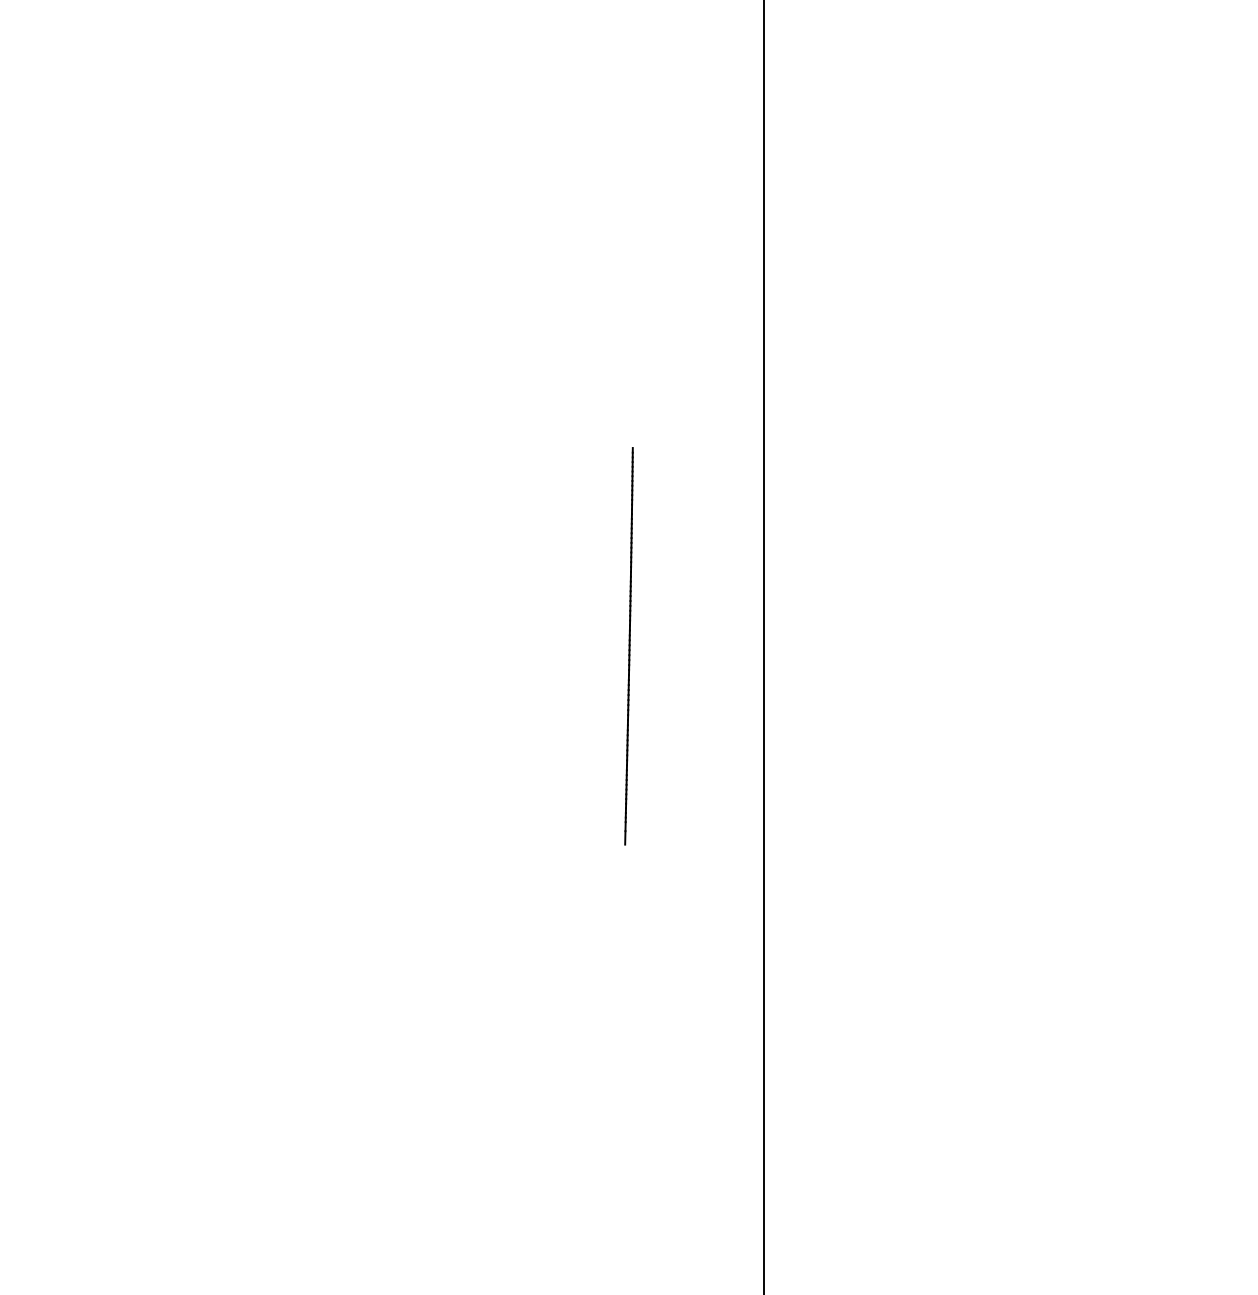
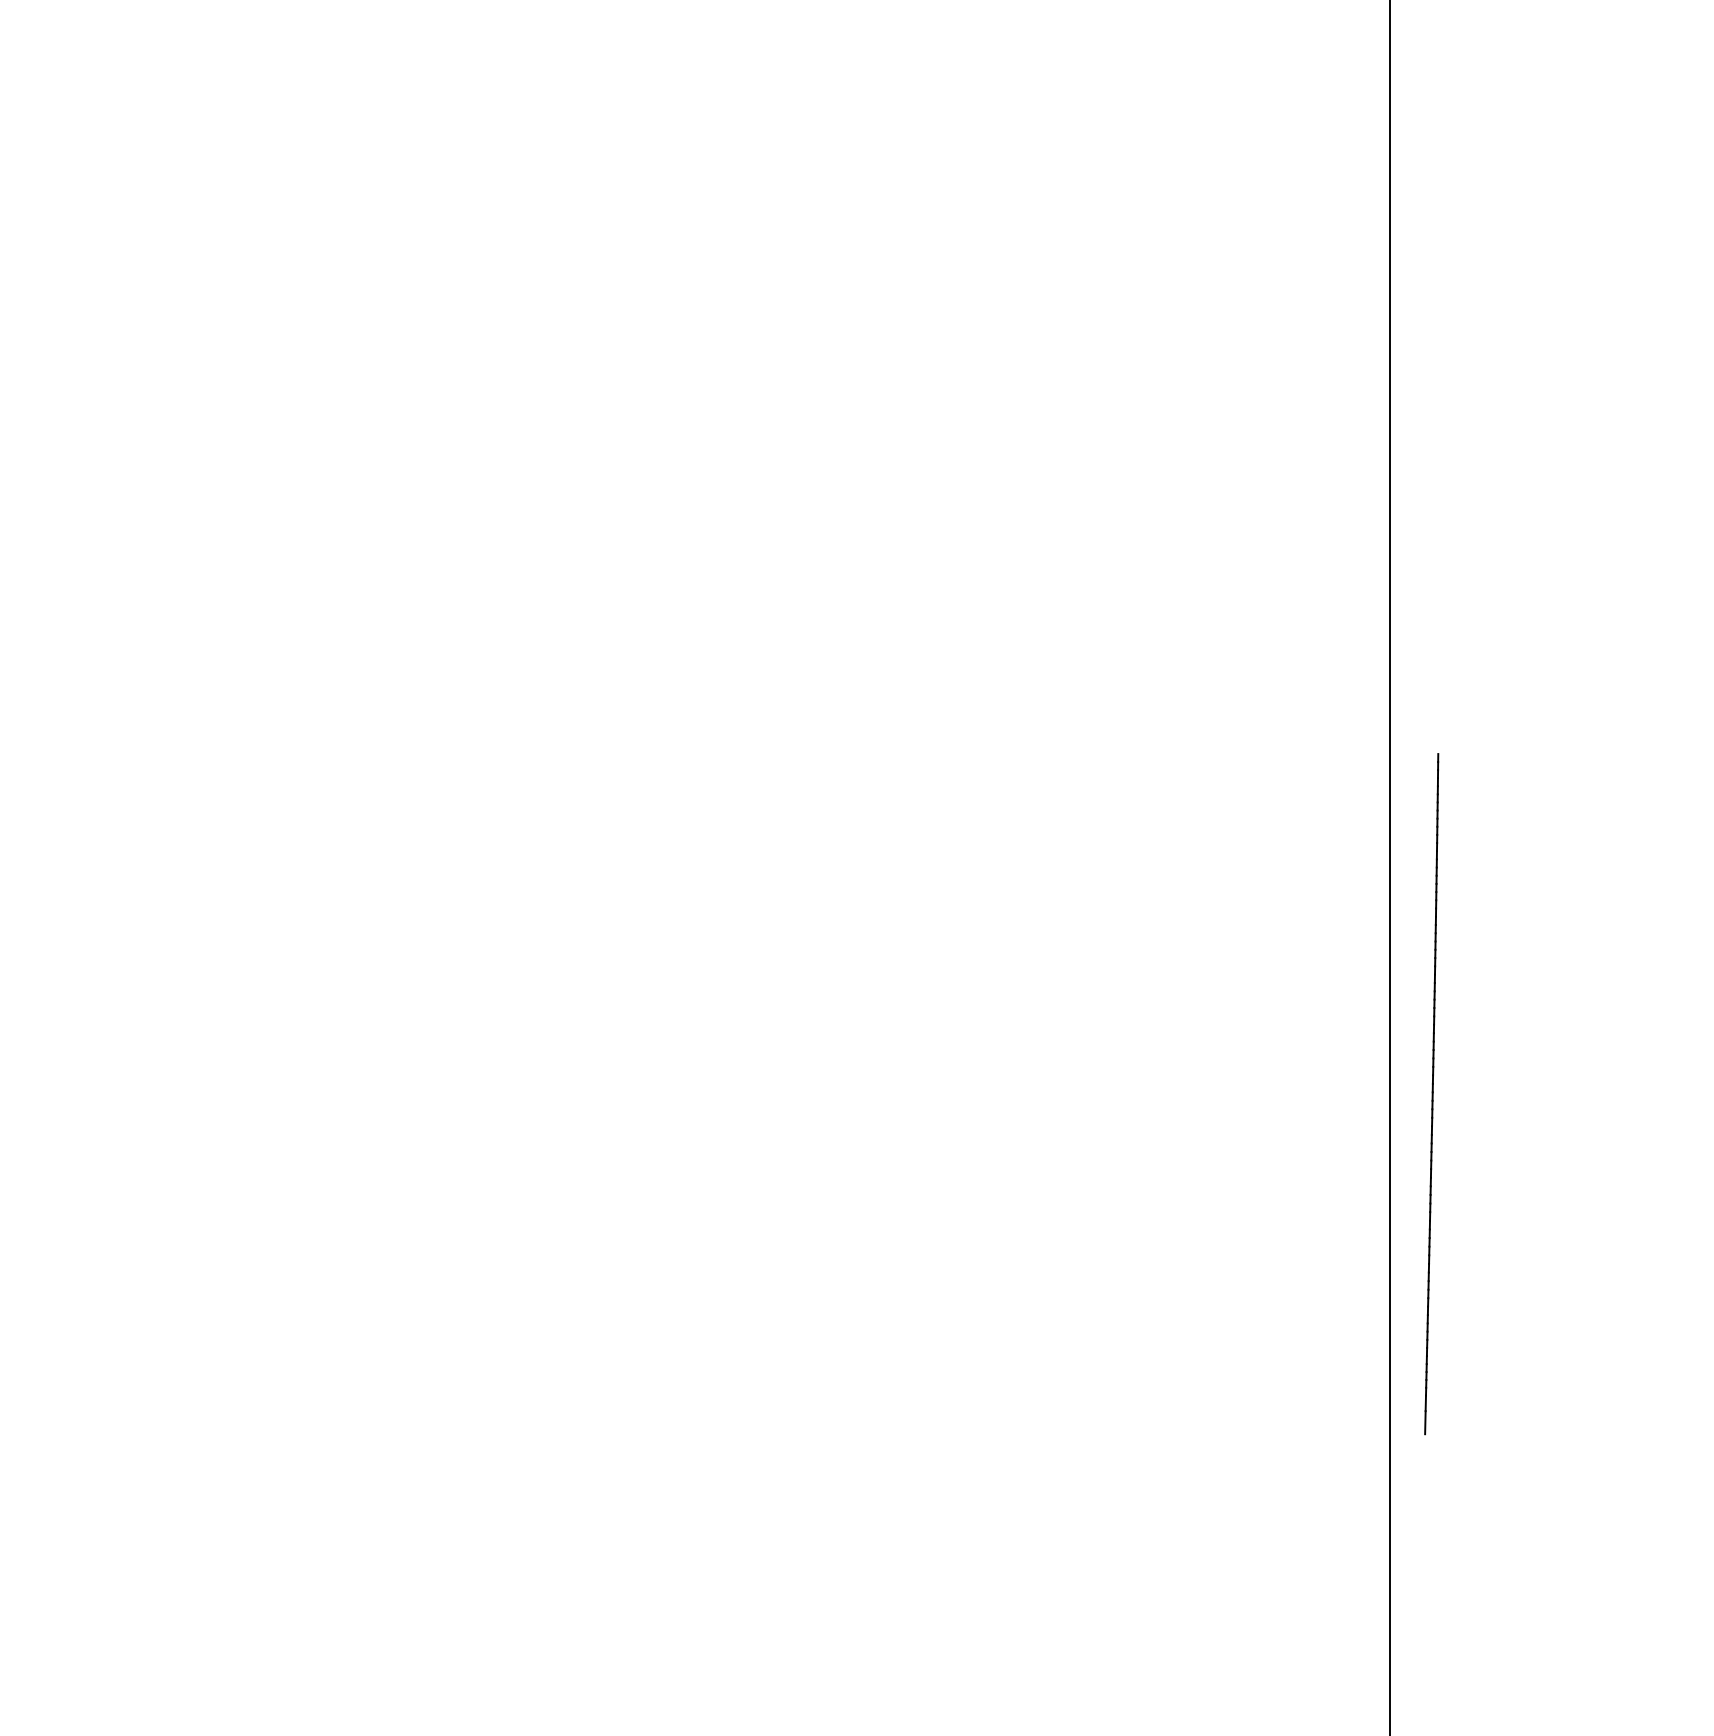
line: (628, 646) -> (1430, 1094), moved

